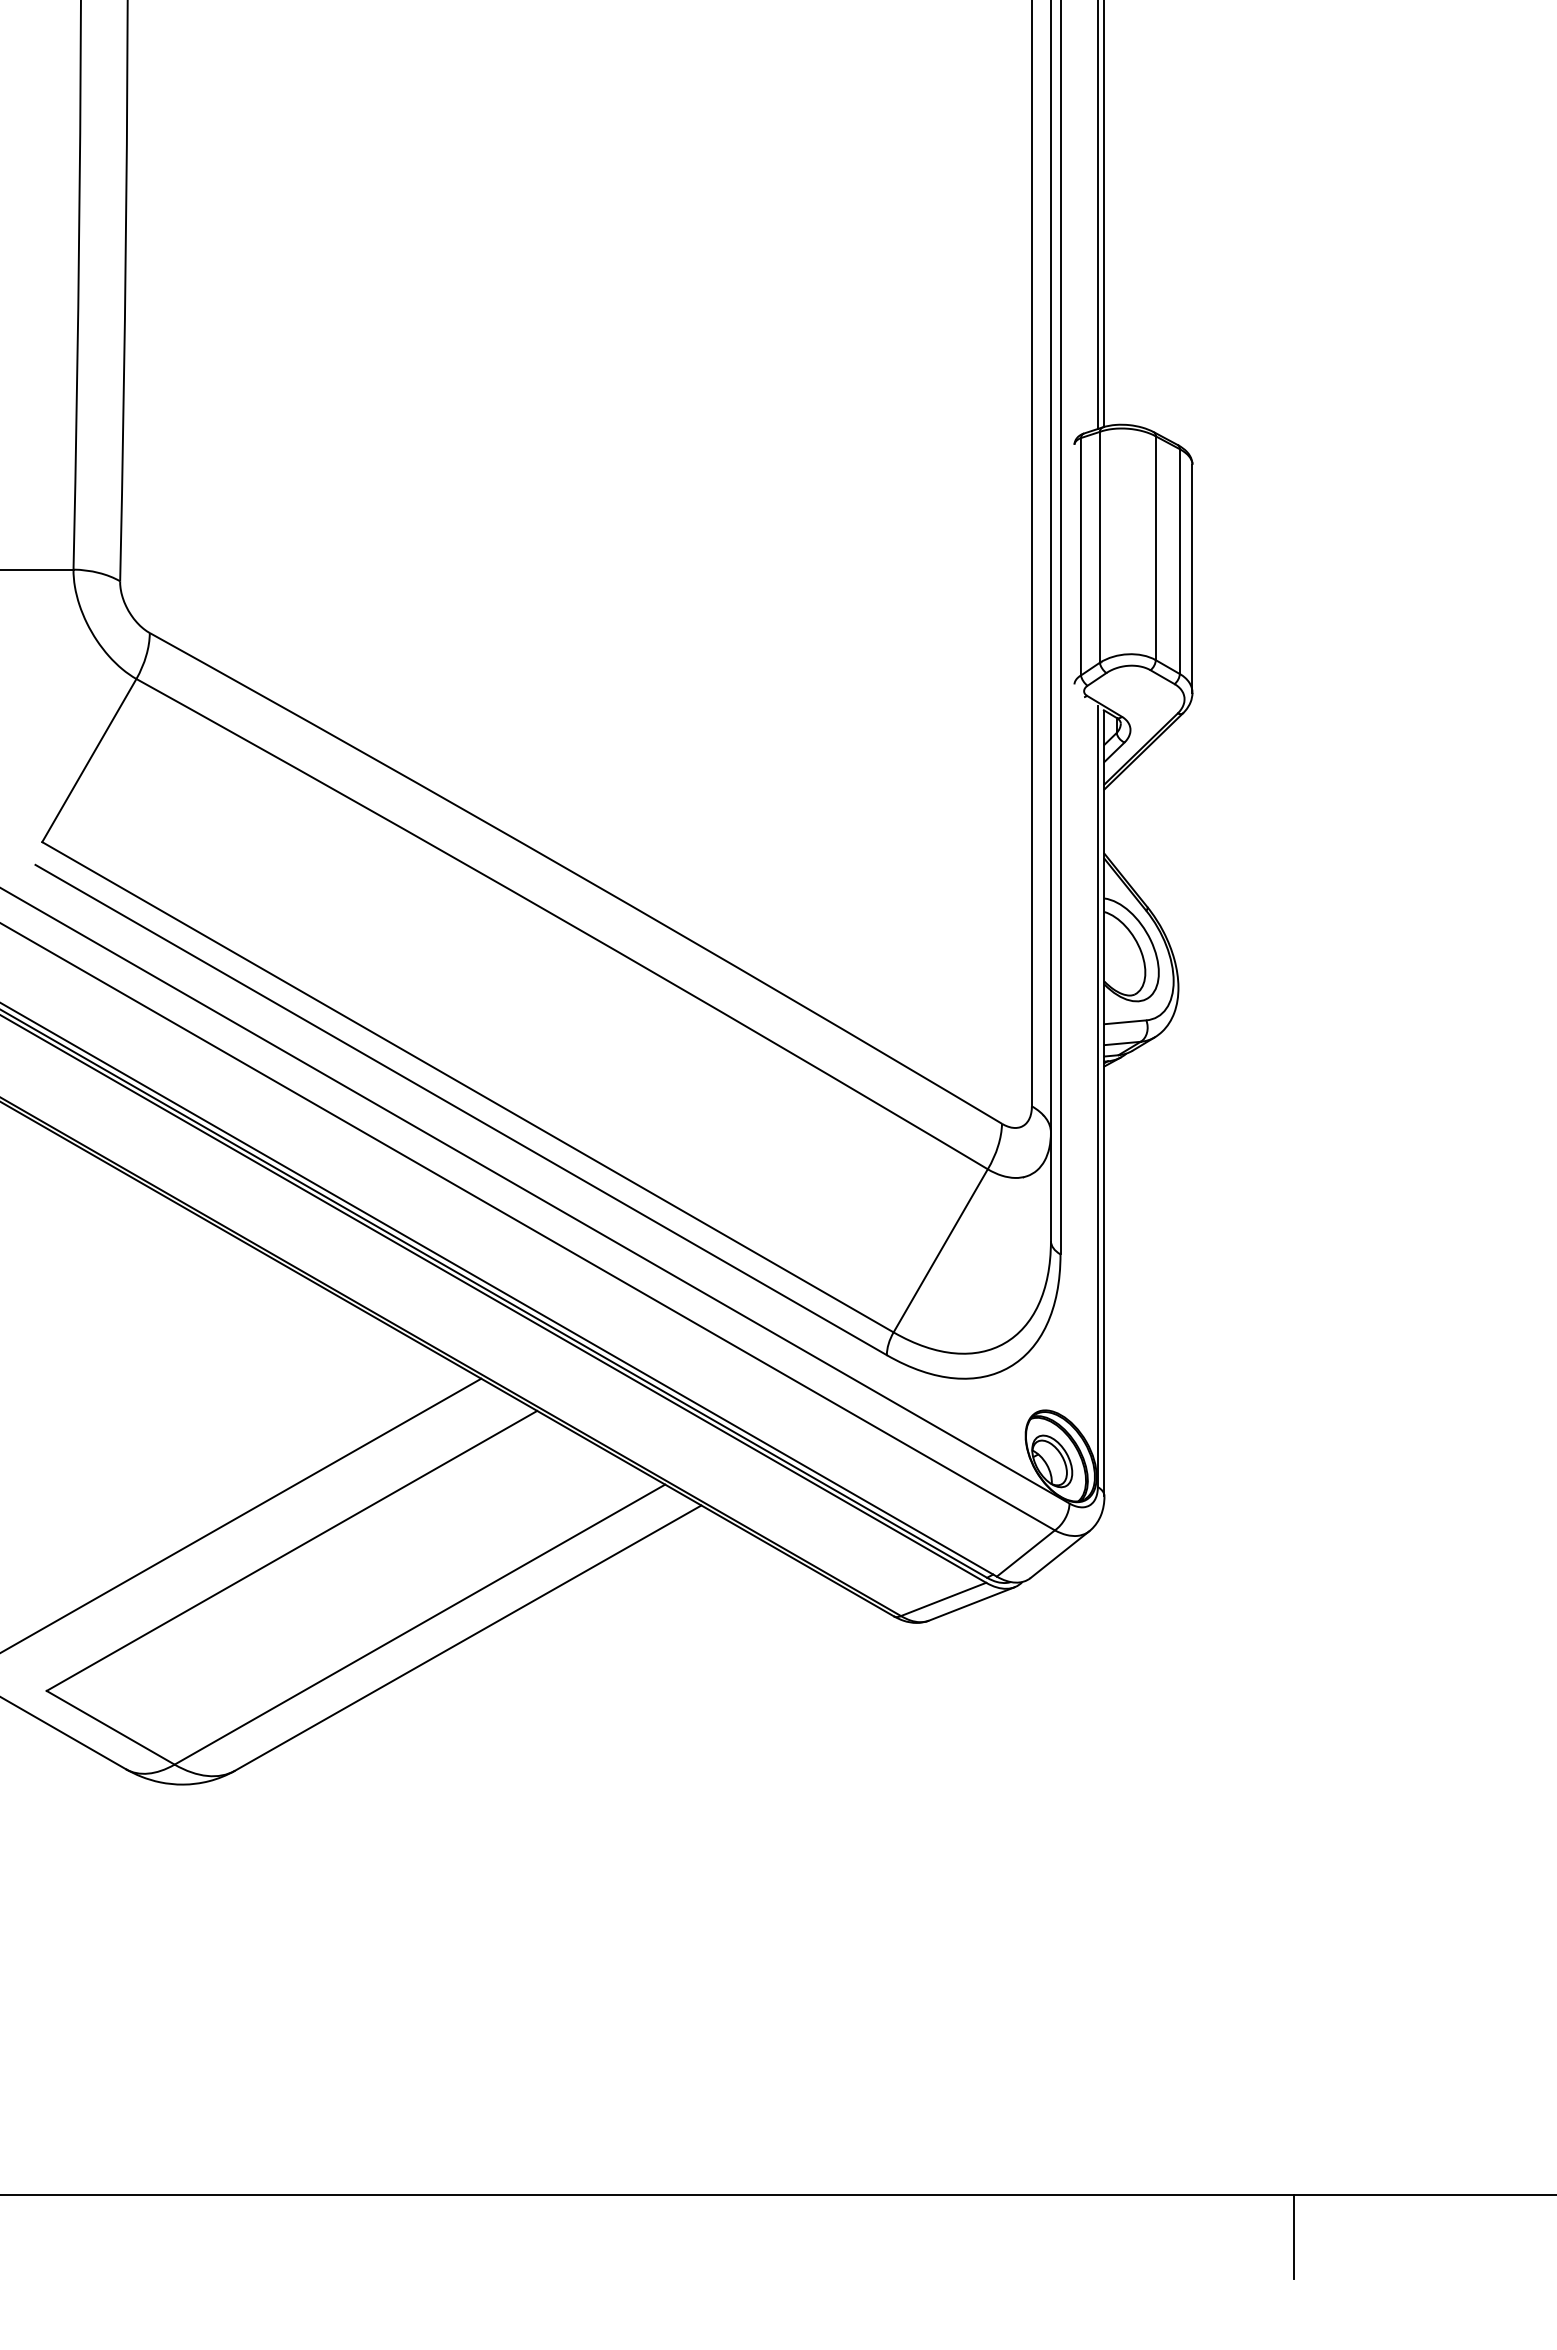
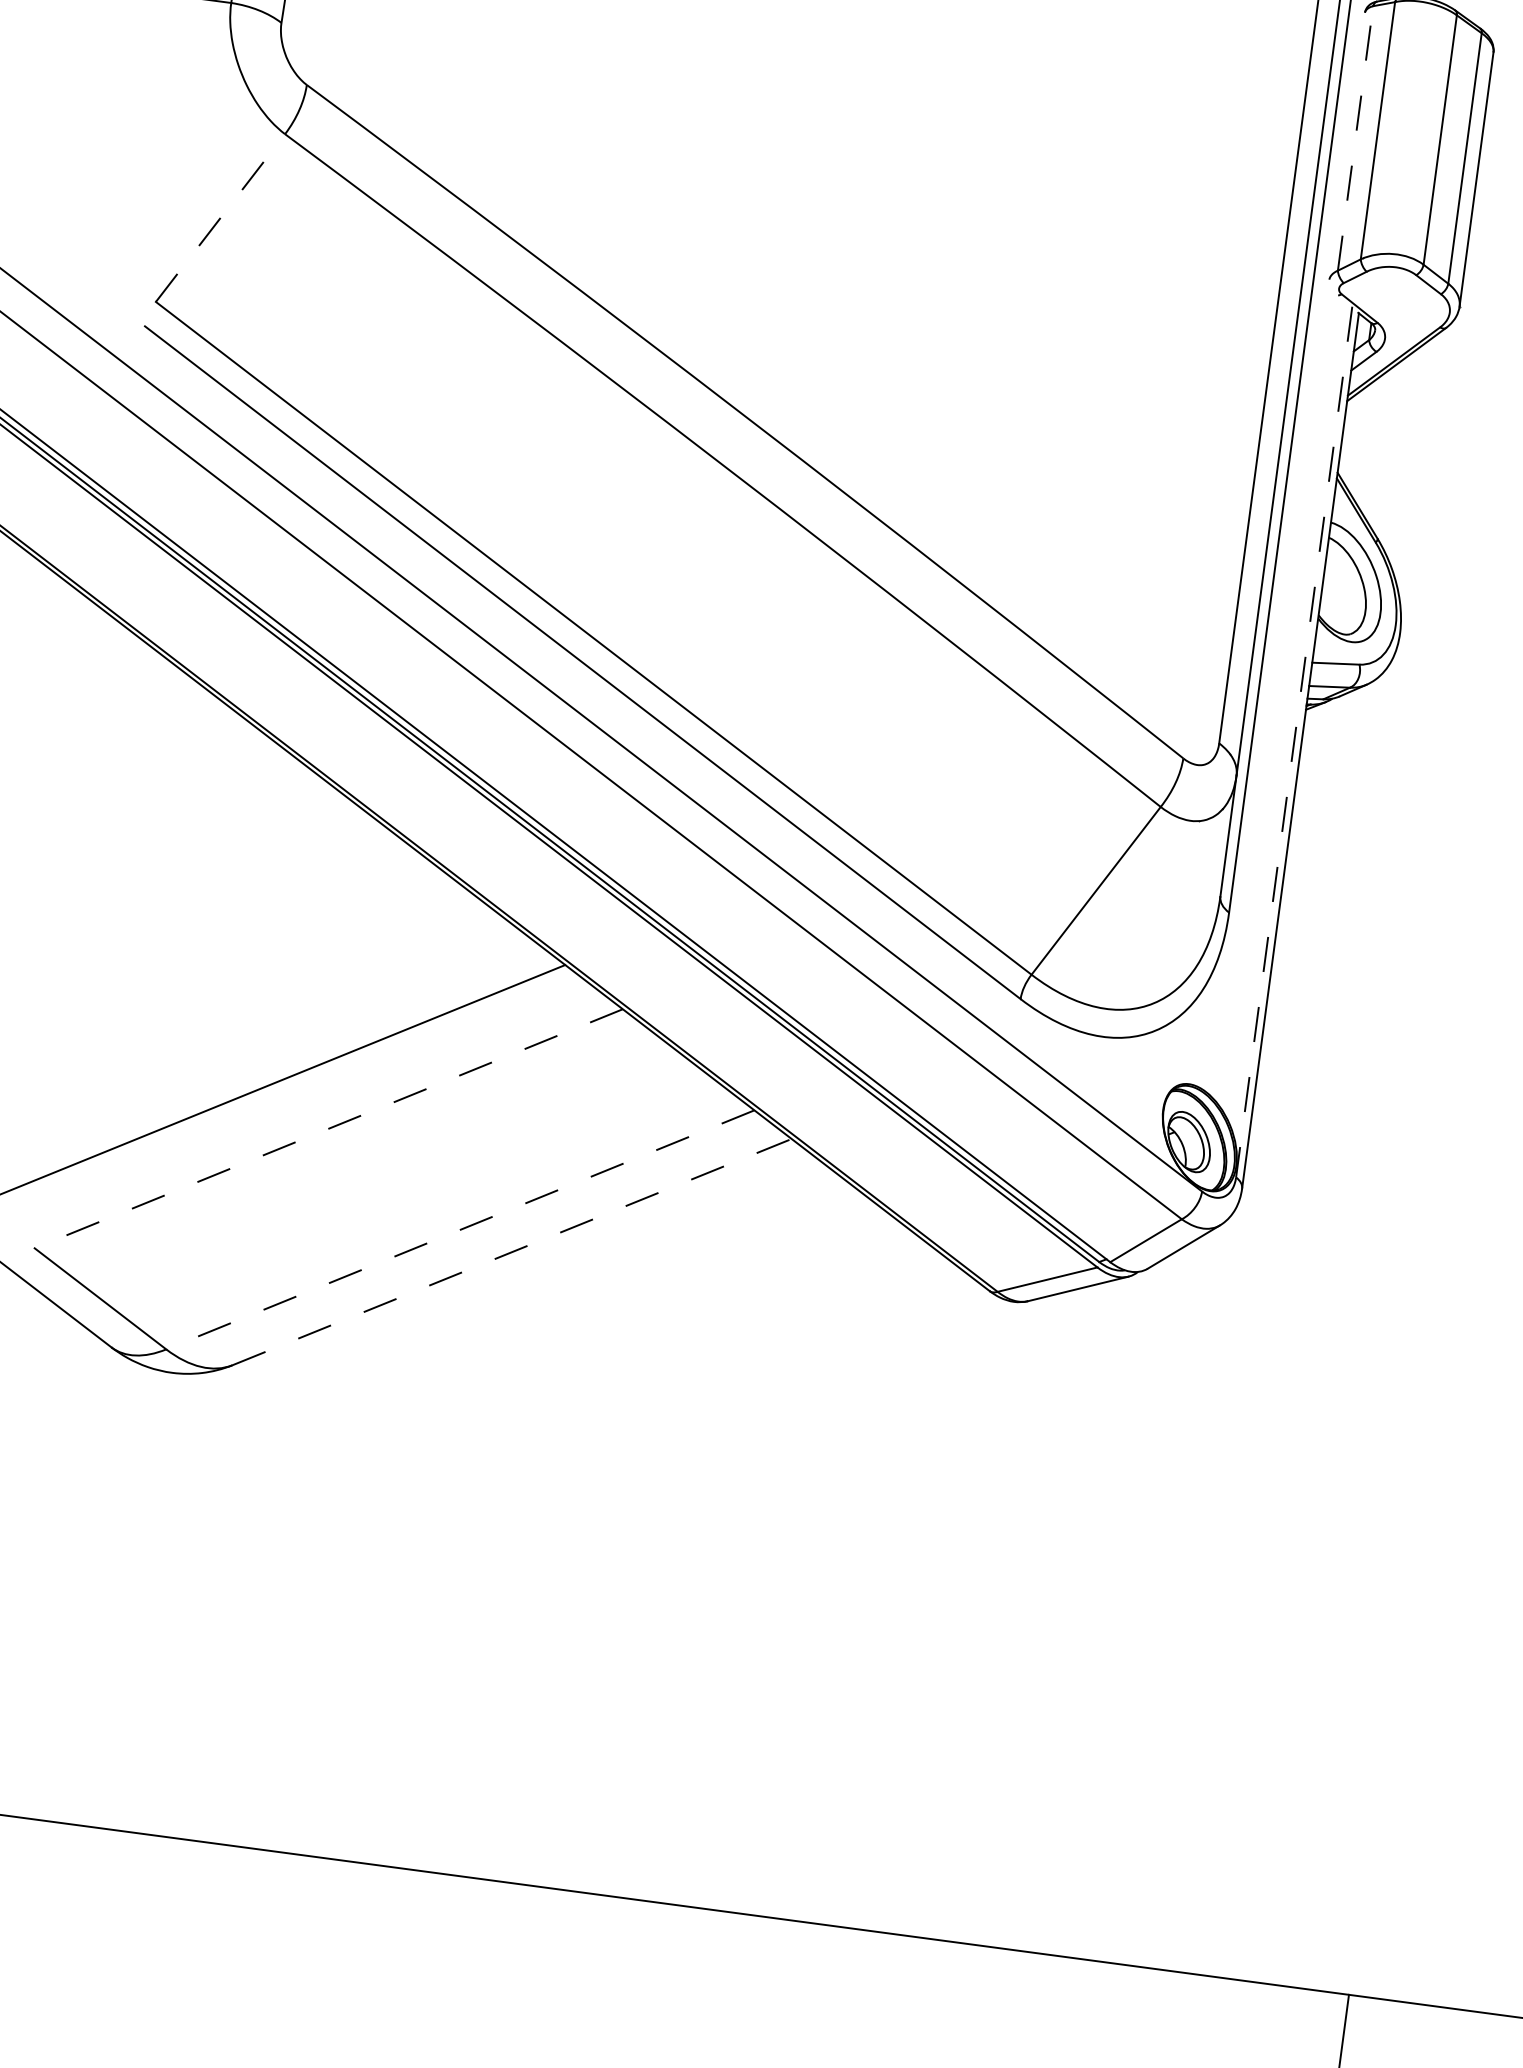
line: (1080, 556) -> (1355, 138), solid -> dashed
line: (89, 760) -> (220, 218), solid -> dashed
line: (1097, 1096) -> (1293, 742), solid -> dashed
line: (291, 1551) -> (328, 1129), solid -> dashed
line: (419, 1624) -> (459, 1229), solid -> dashed
line: (468, 1637) -> (512, 1251), solid -> dashed

